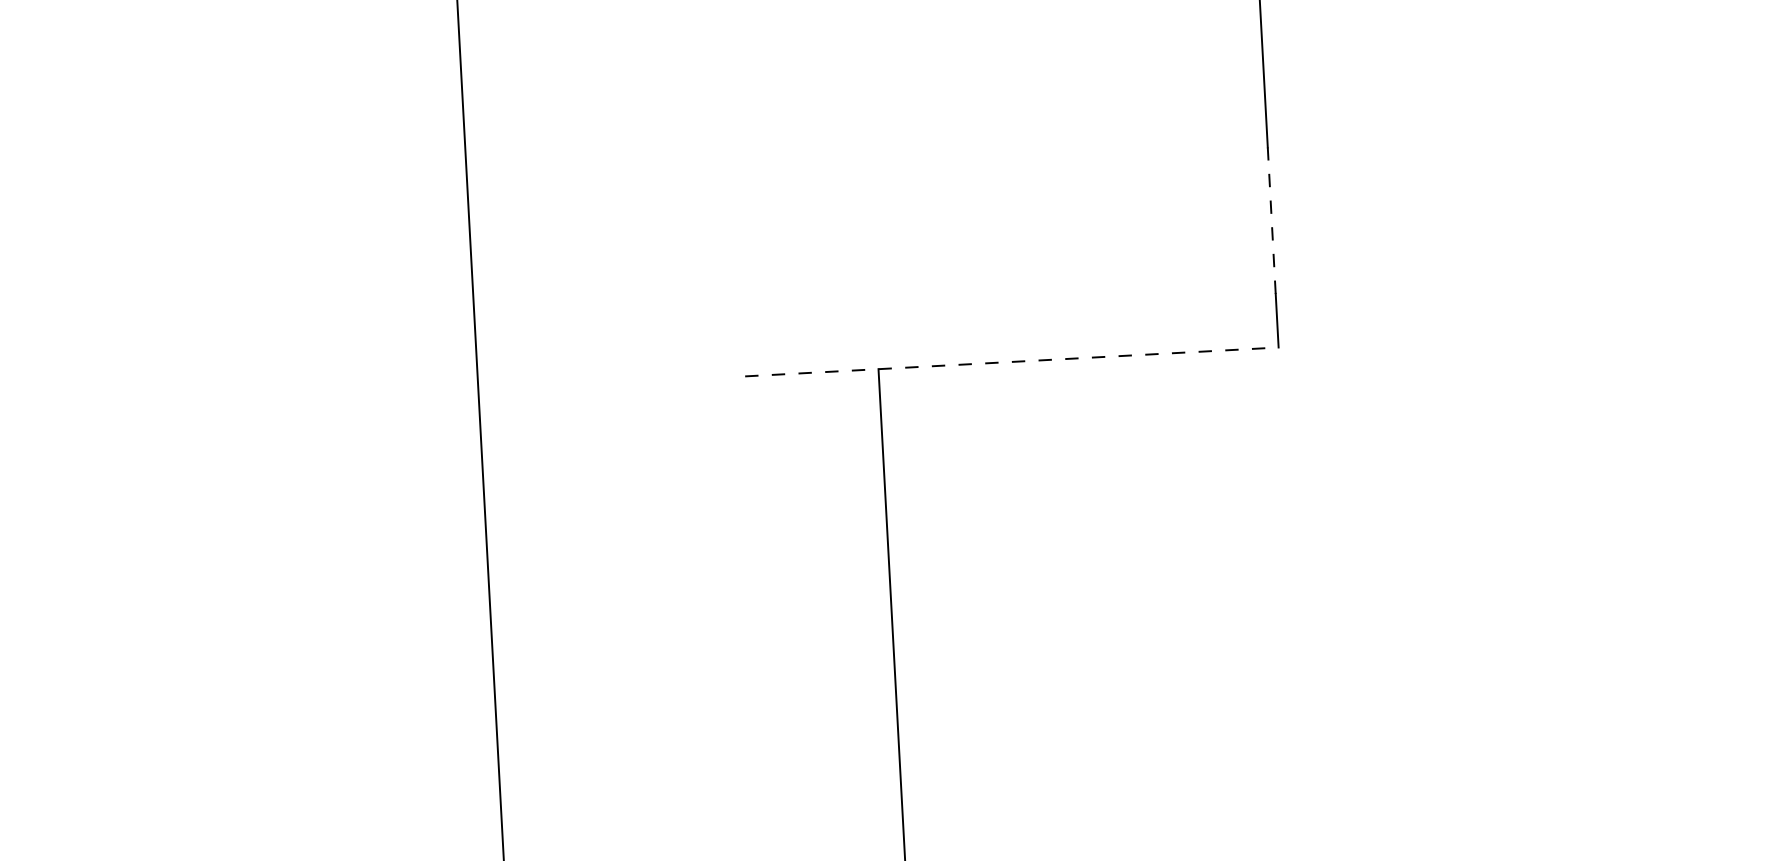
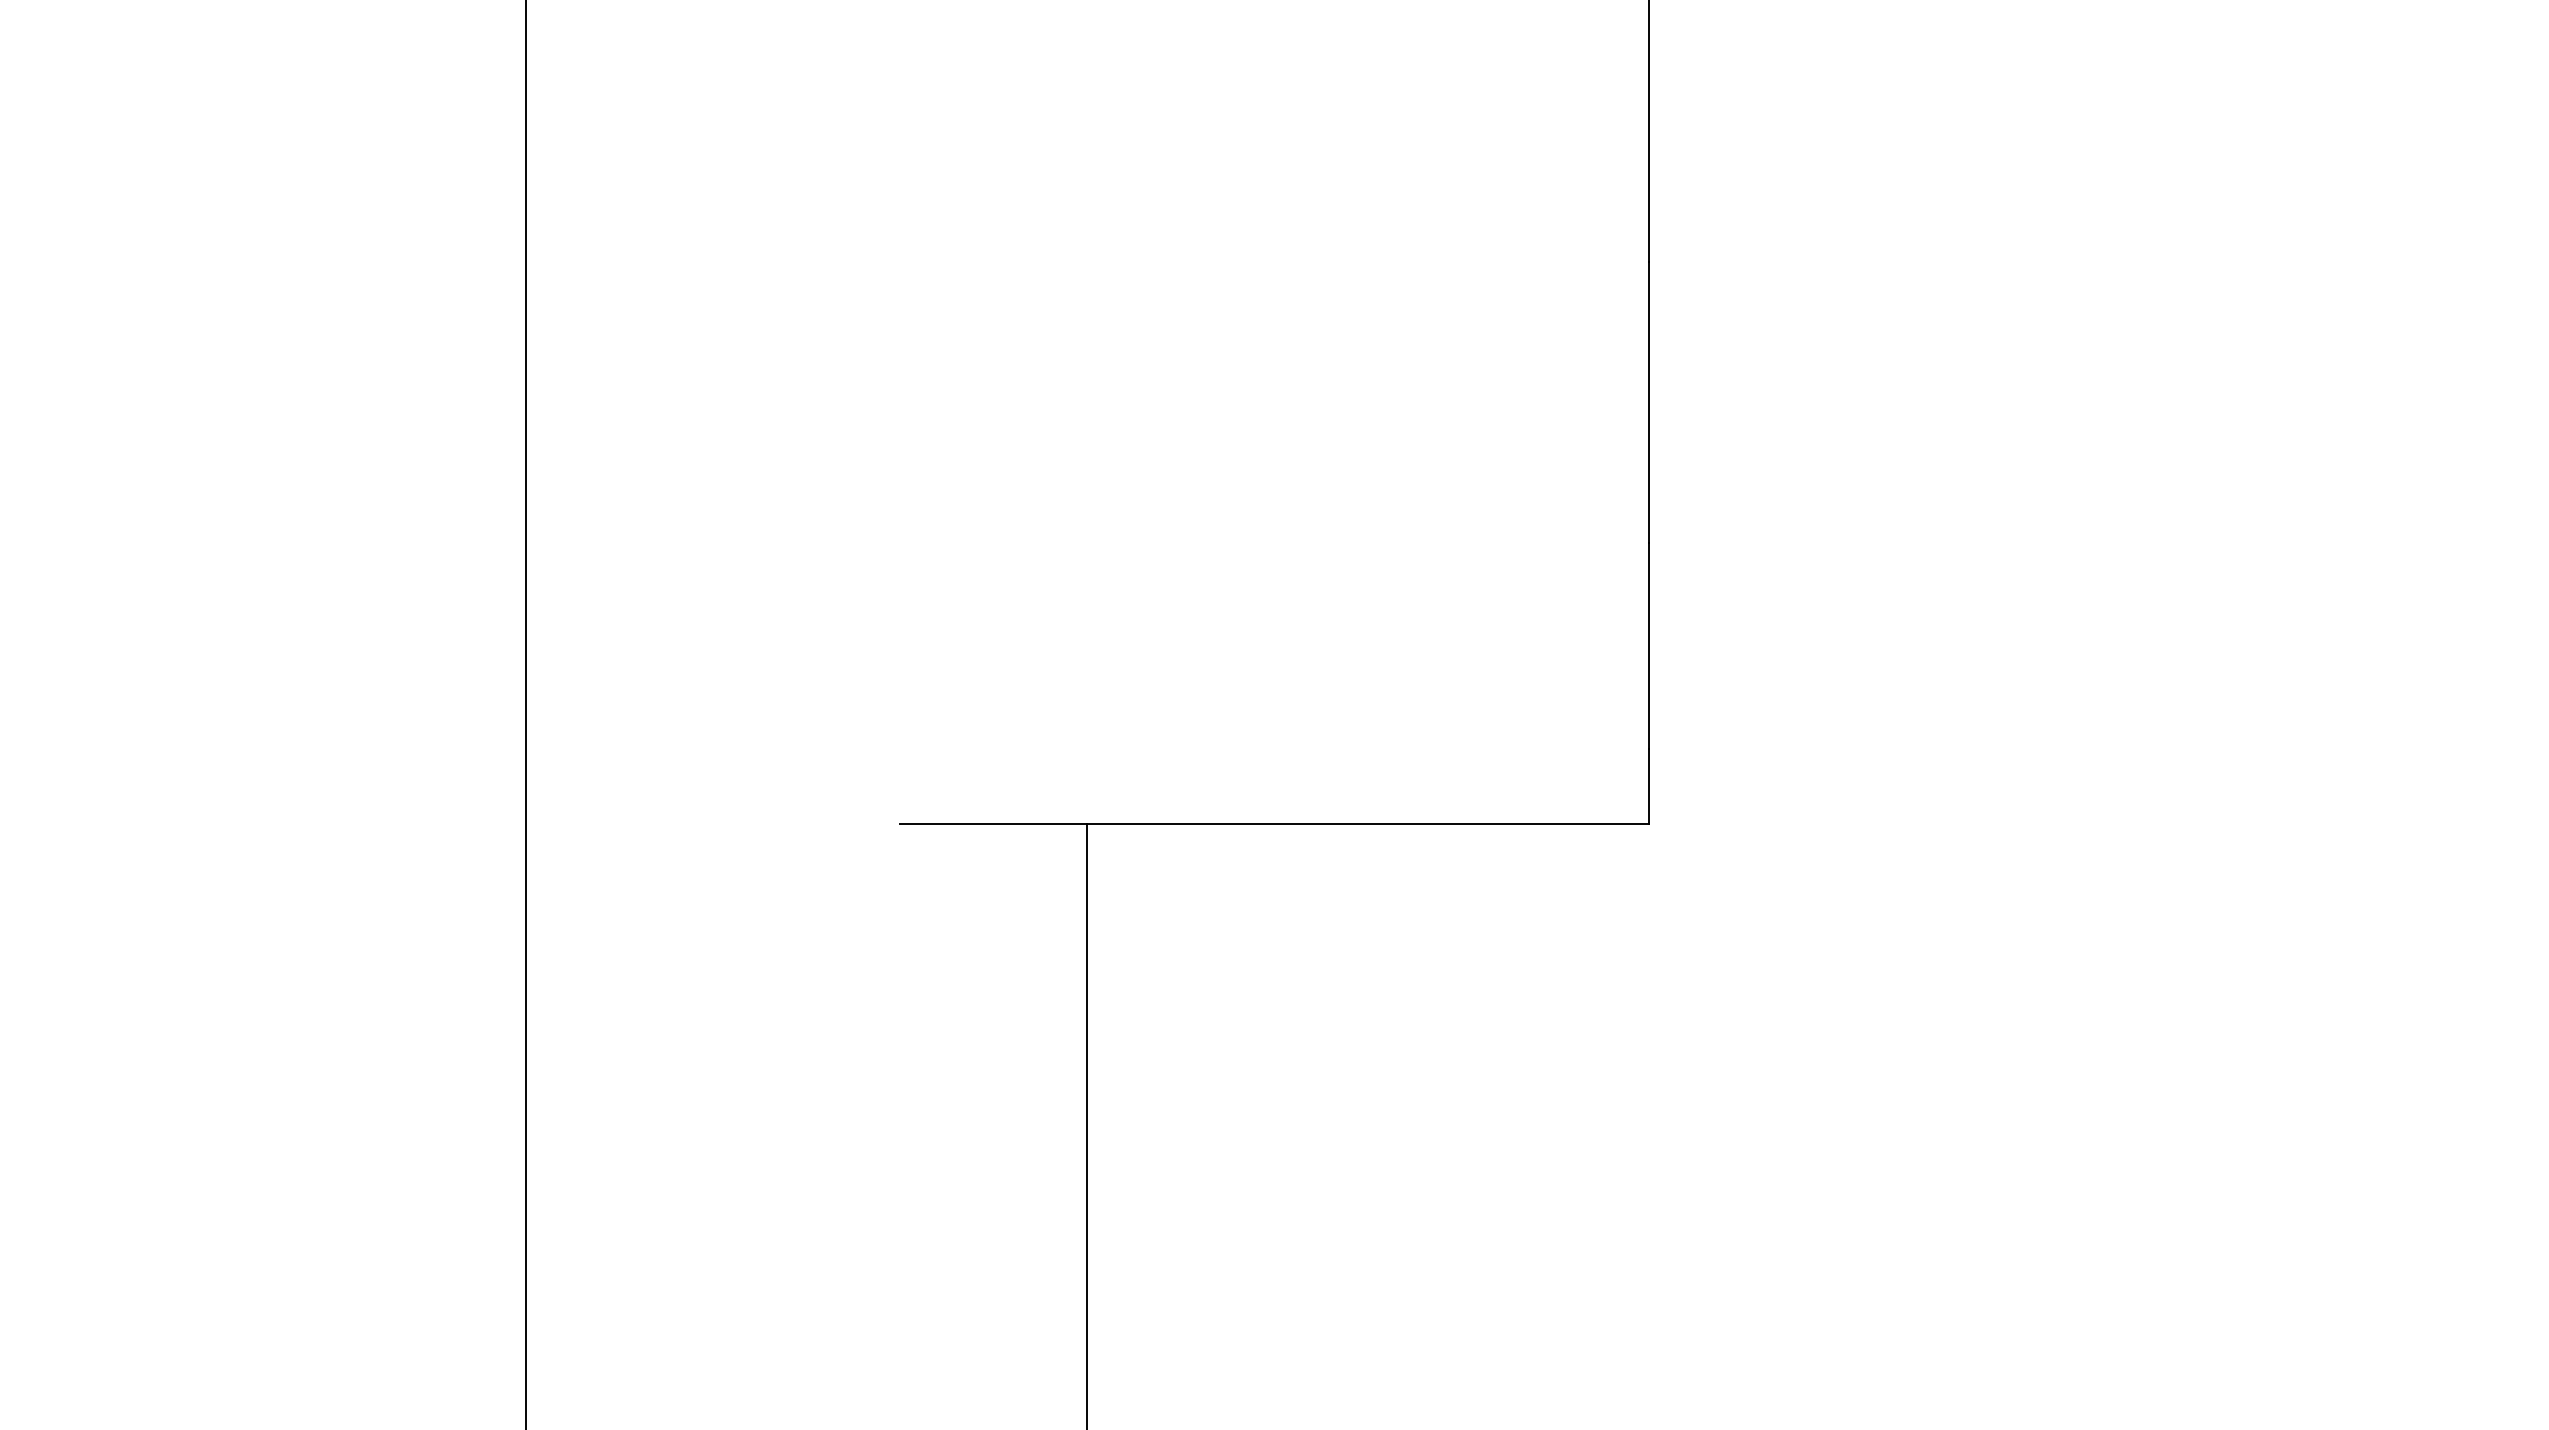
line: (1271, 220) -> (1648, 645), dashed -> solid
line: (1011, 361) -> (1274, 823), dashed -> solid

